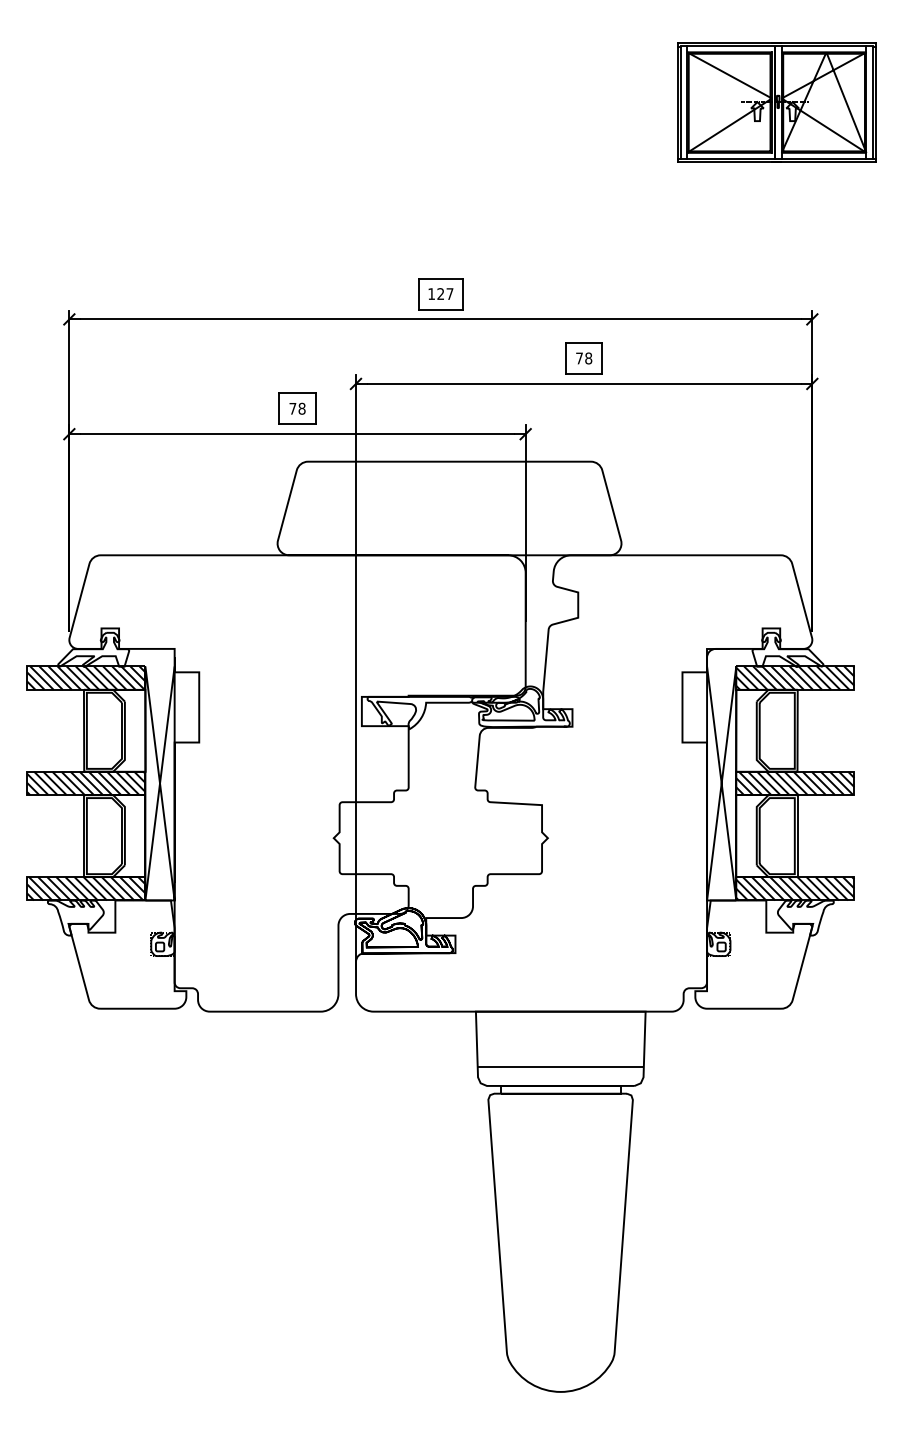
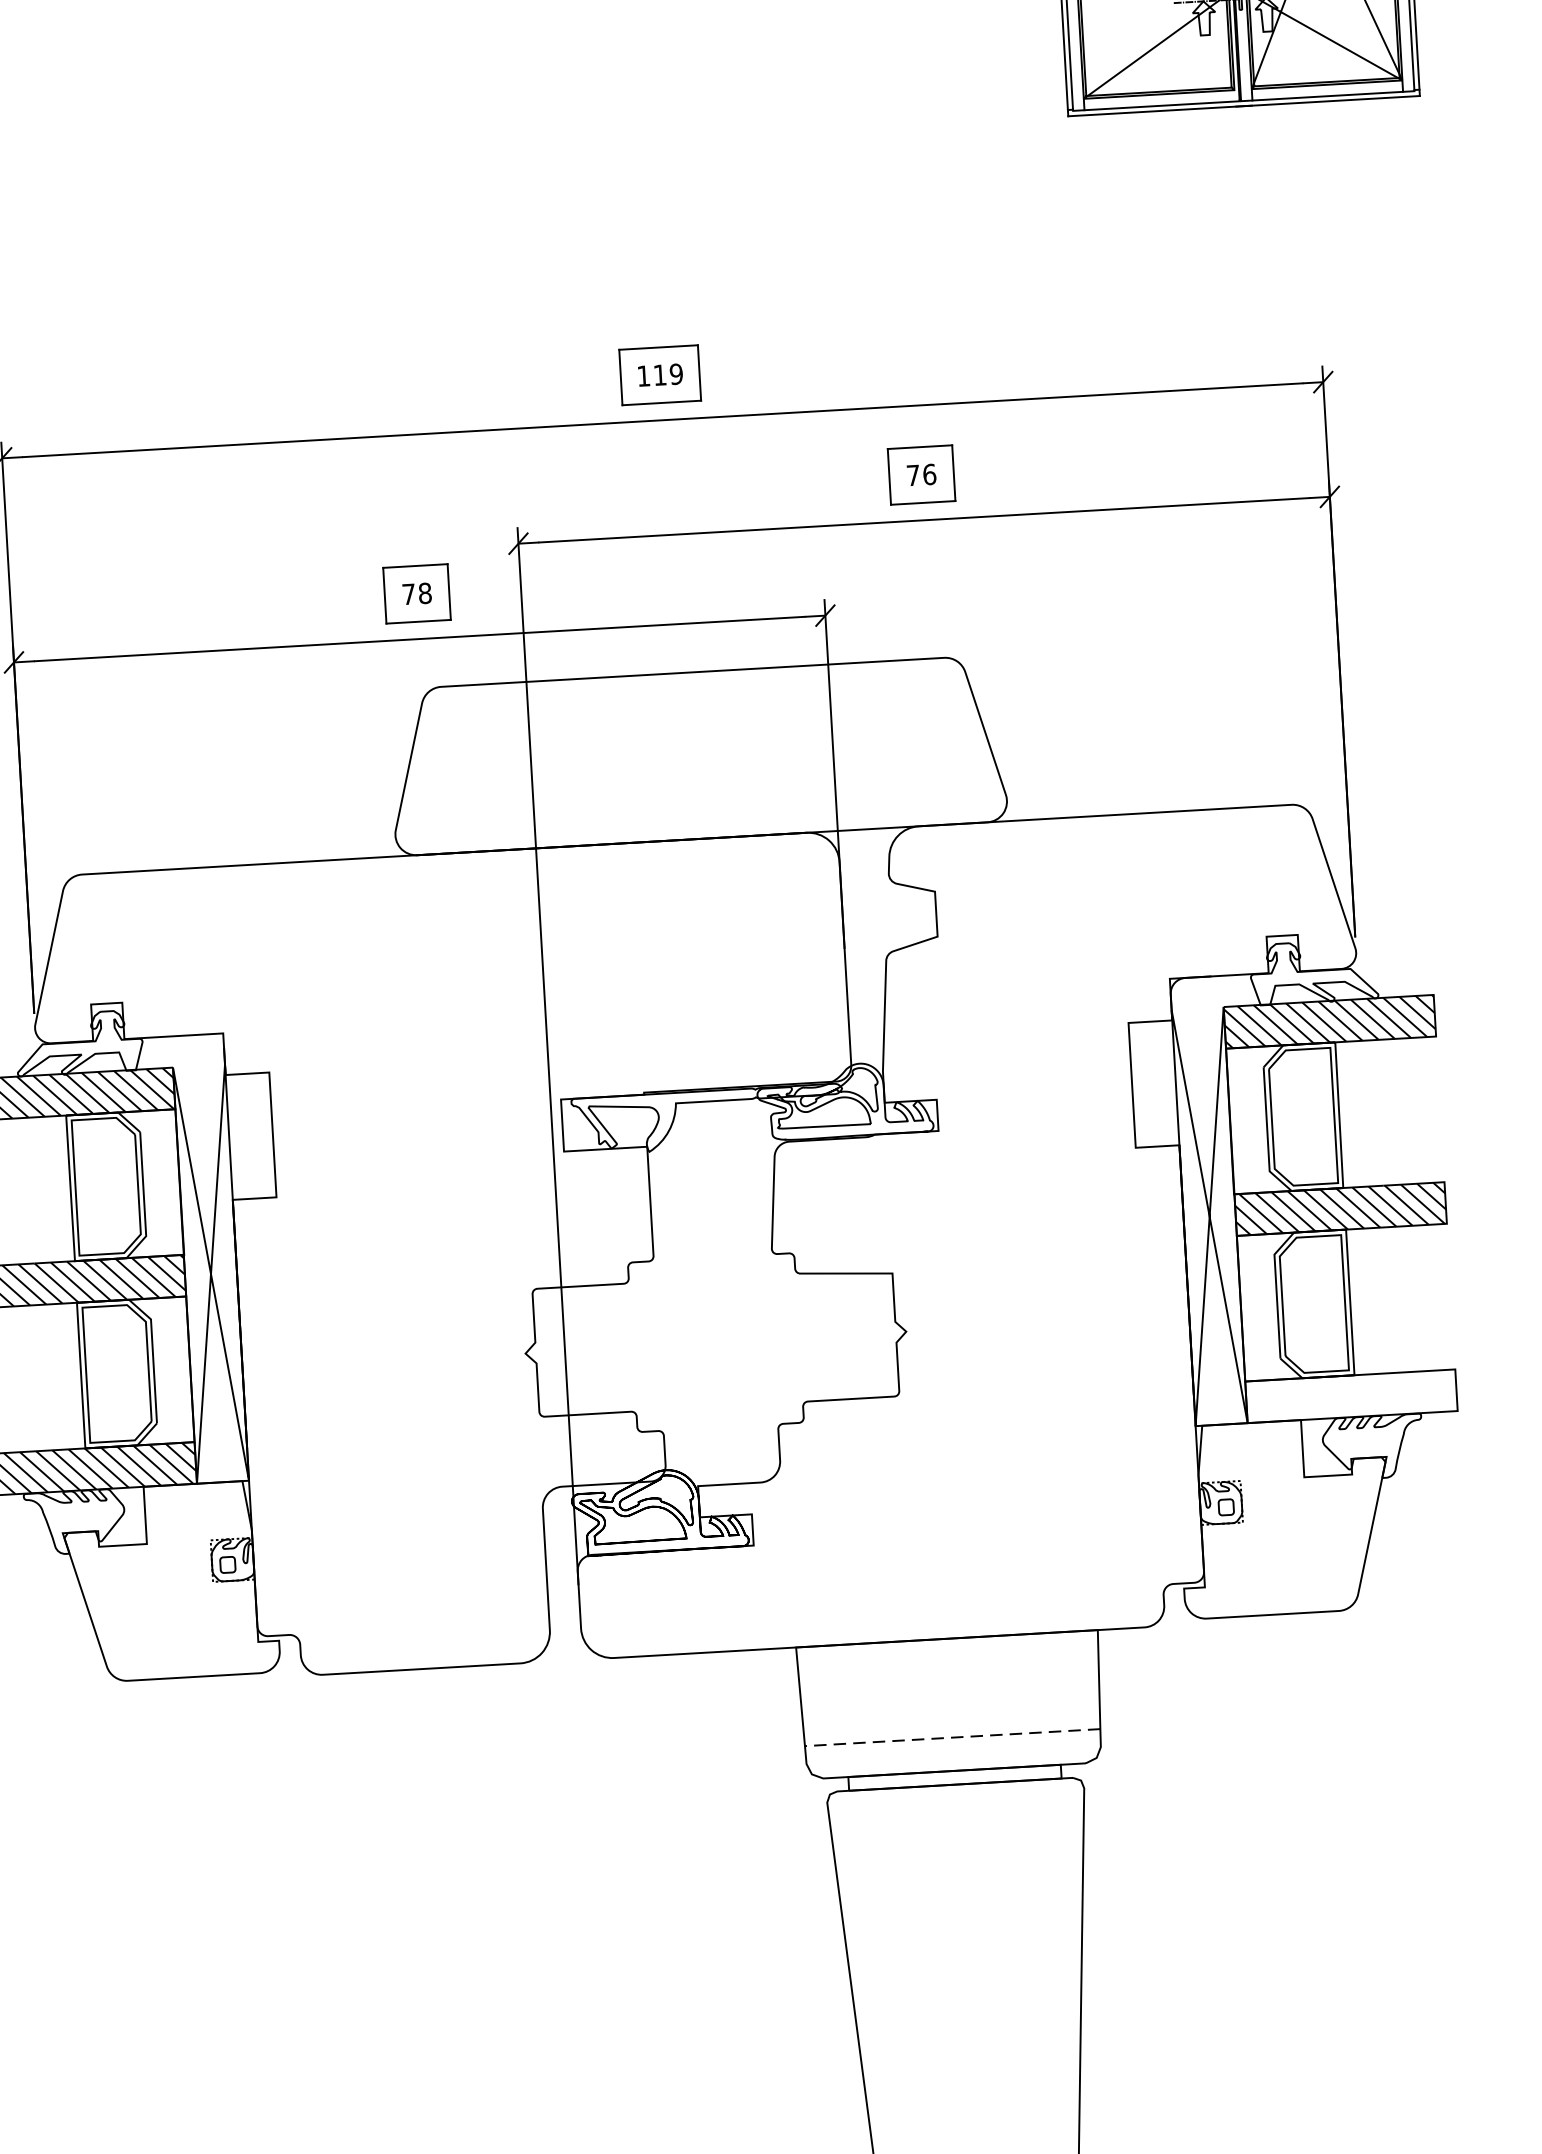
text: (445, 294) -> (668, 375), 127 -> 119
text: (588, 358) -> (929, 474), 78 -> 76
hatch: (795, 888) -> (1351, 1395), removed
line: (560, 1067) -> (952, 1738), solid -> dashed

